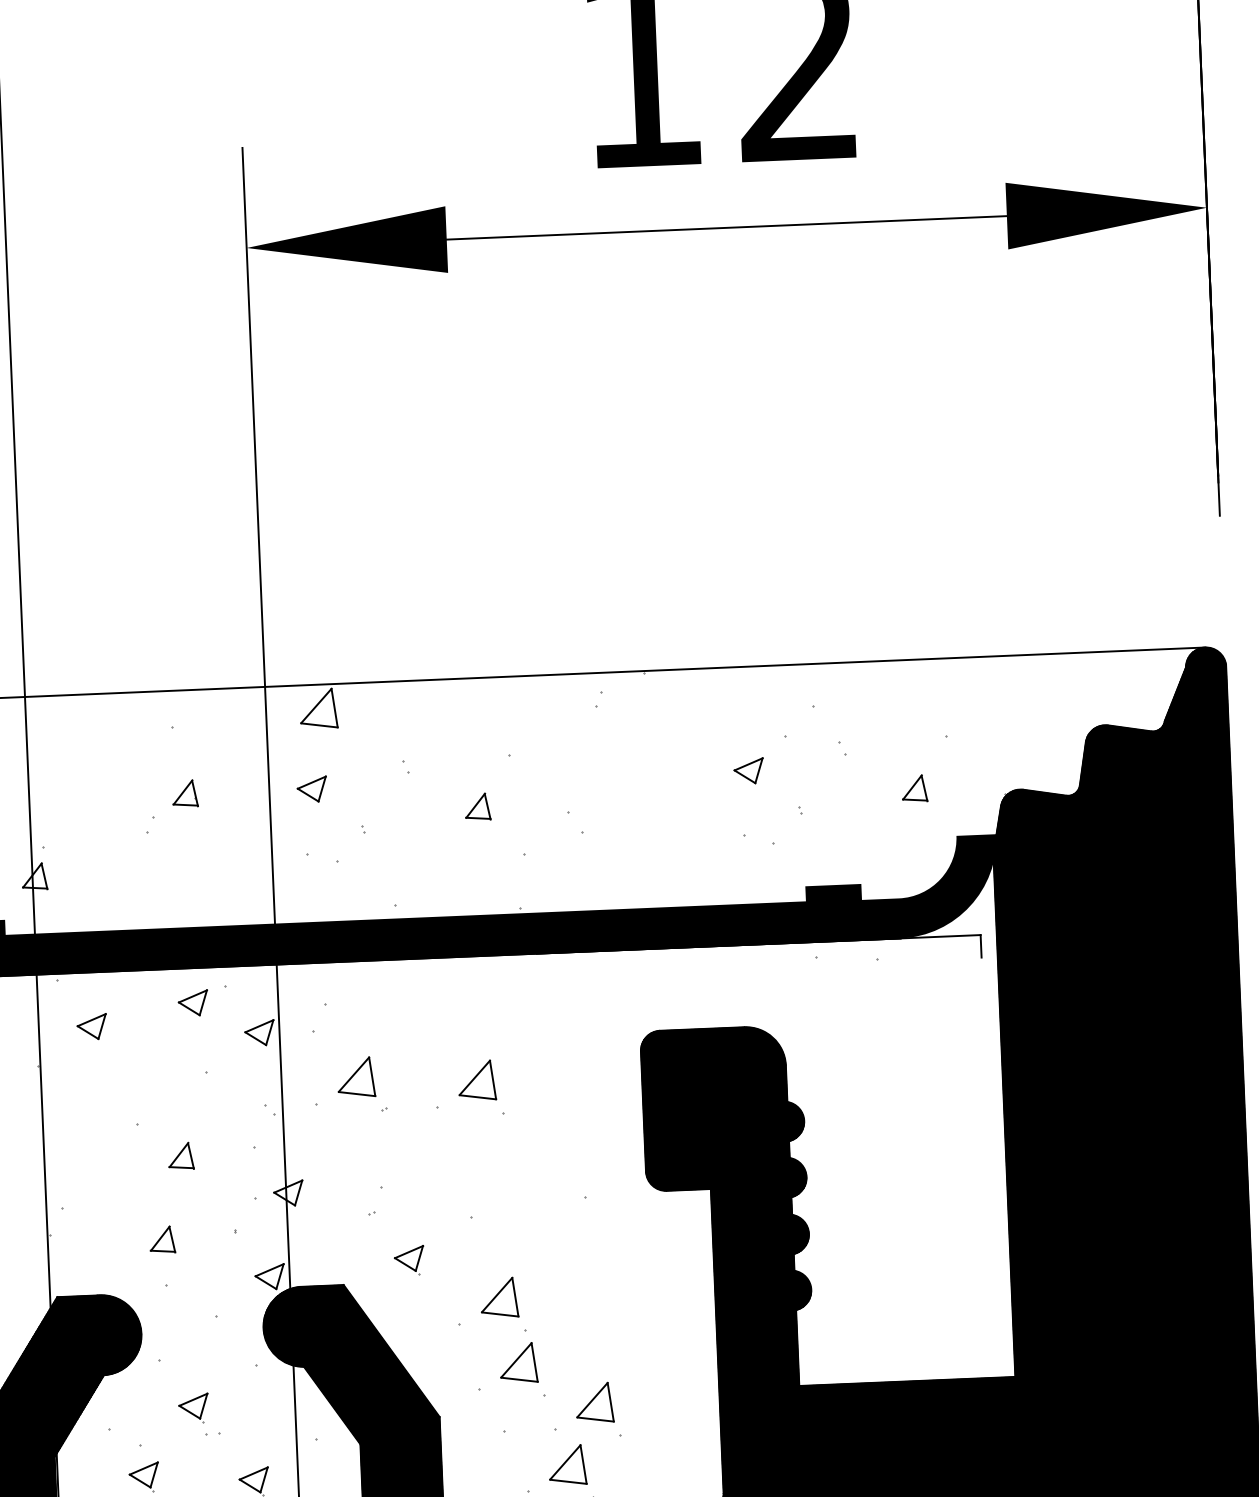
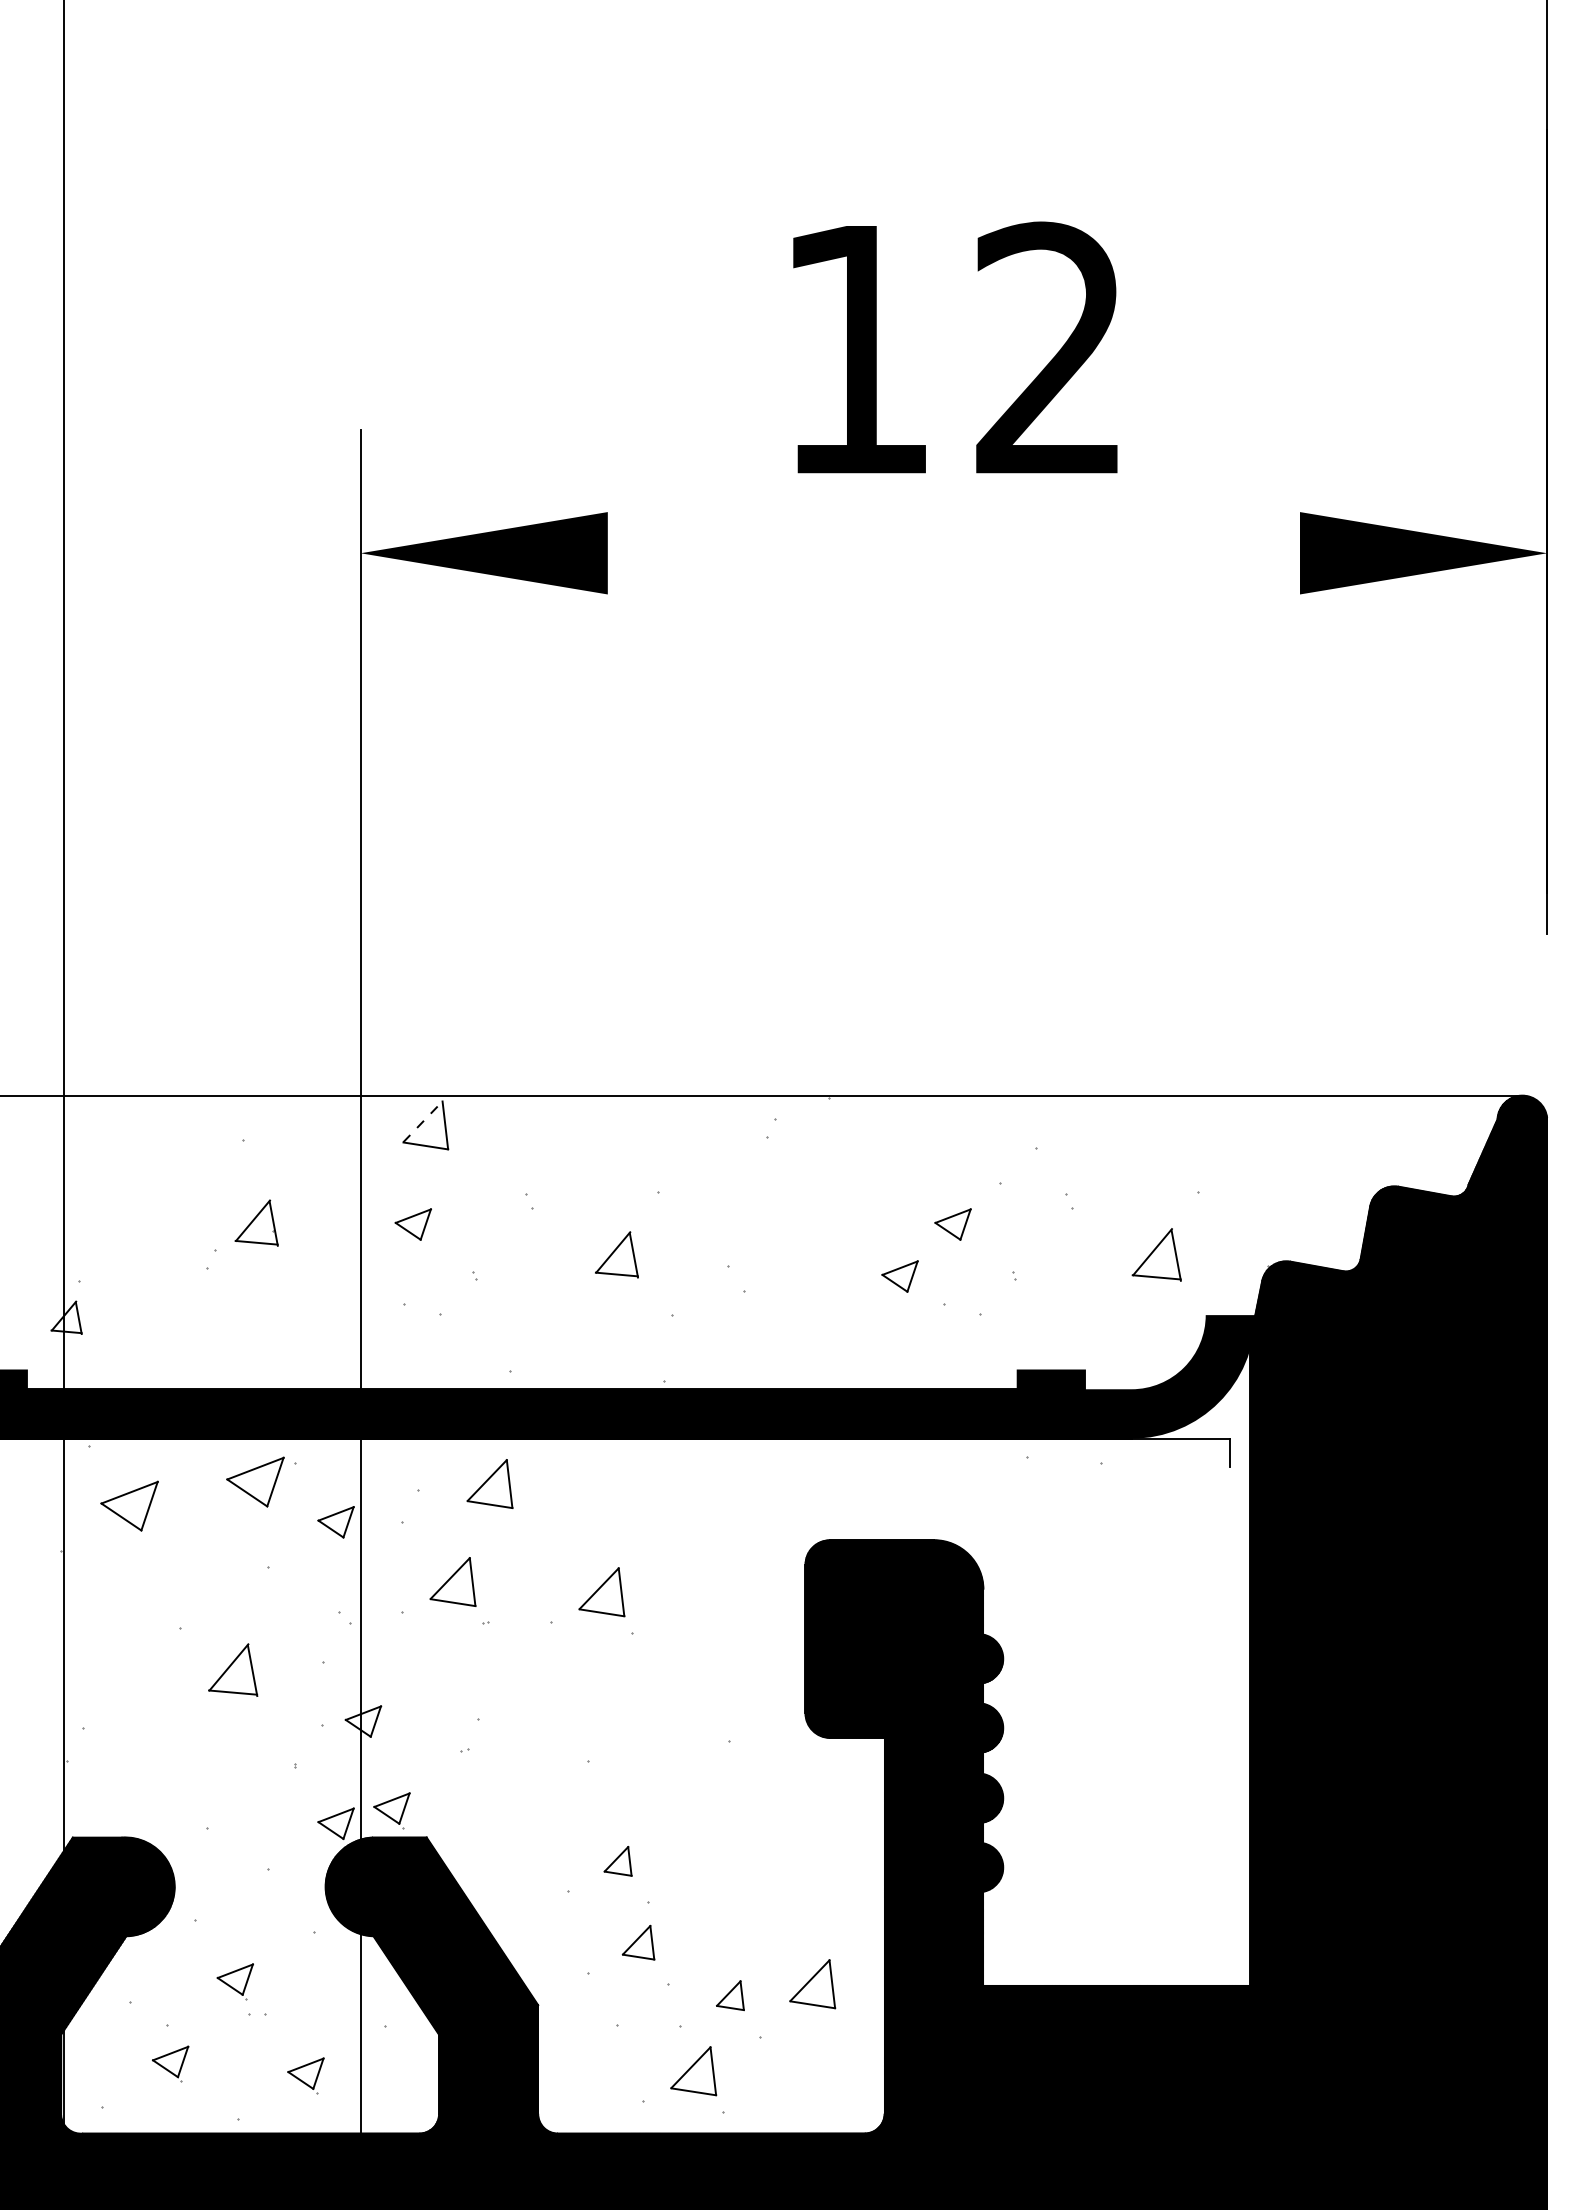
line: (726, 228) -> (953, 553), removed
line: (316, 705) -> (423, 1121), solid -> dashed
part: (914, 788) -> (1156, 1254), size x1.6
part: (185, 793) -> (256, 1223), size x1.4
part: (477, 806) -> (616, 1254), size x1.4
part: (707, 815) -> (899, 1276), added
part: (382, 996) -> (489, 1483), added
part: (193, 1002) -> (255, 1481), size x1.6
part: (91, 1026) -> (129, 1505), size x1.6
part: (180, 1156) -> (232, 1670), size x1.6
part: (162, 1239) -> (205, 1772), removed
part: (408, 1260) -> (391, 1810), moved
part: (498, 1298) -> (617, 1861), size x0.6
part: (518, 1362) -> (638, 1942), size x0.7
part: (660, 1390) -> (812, 1984), added
part: (594, 1402) -> (730, 1995), size x0.6

